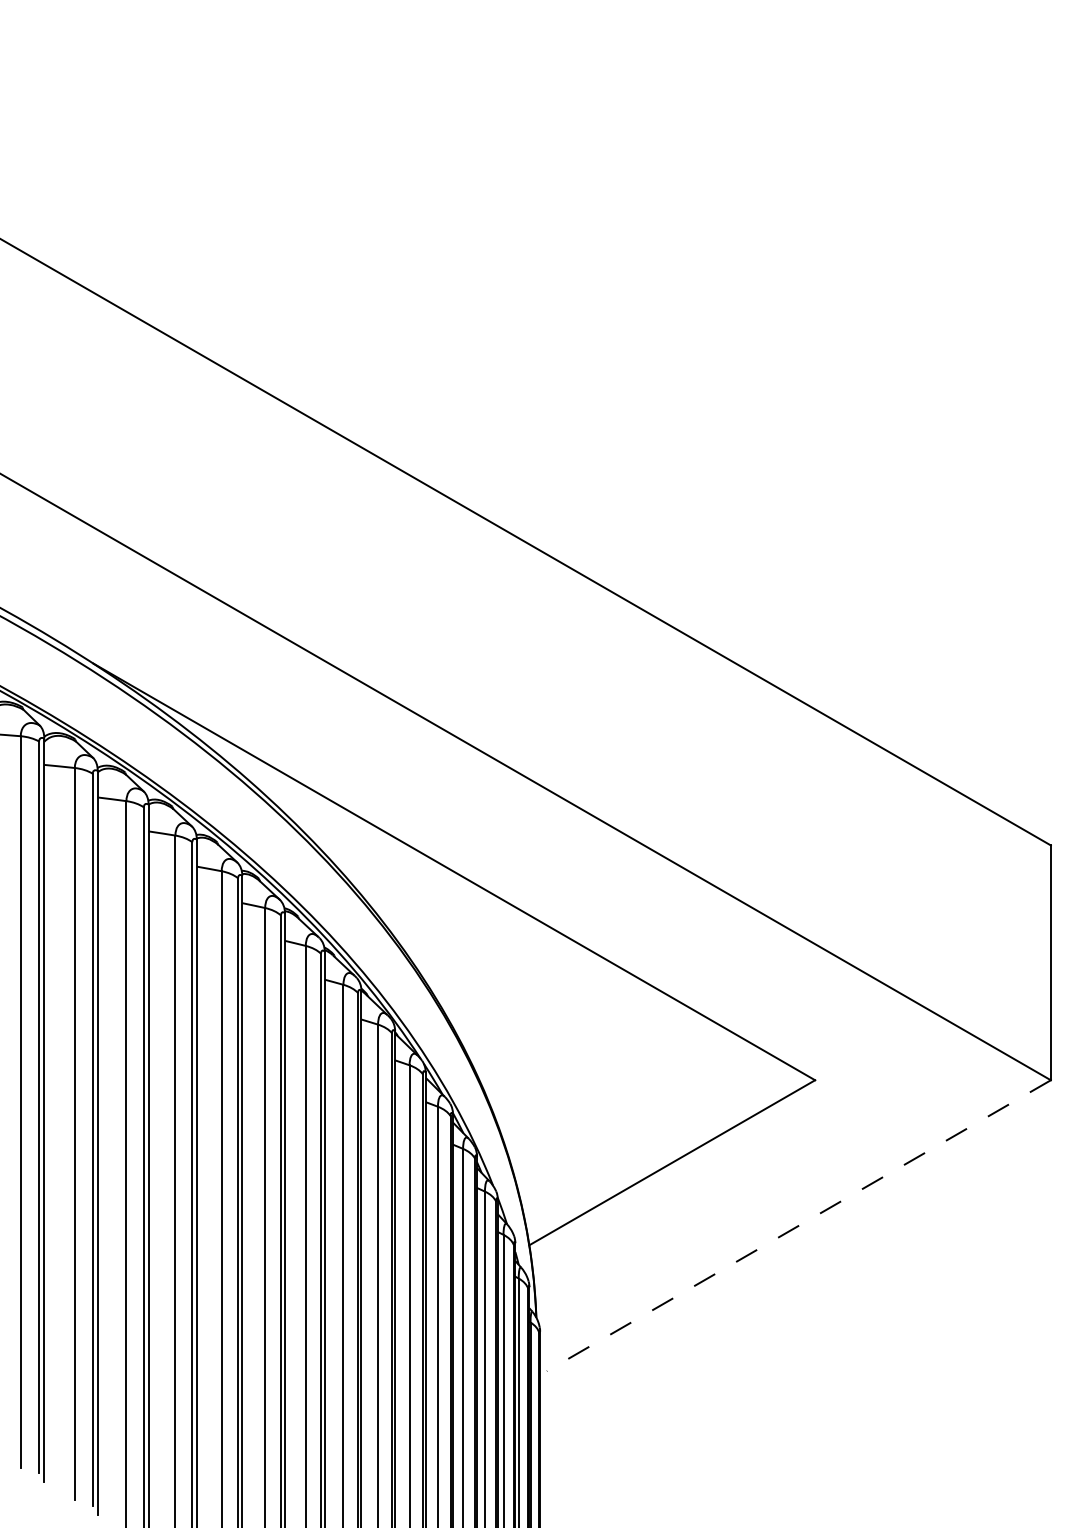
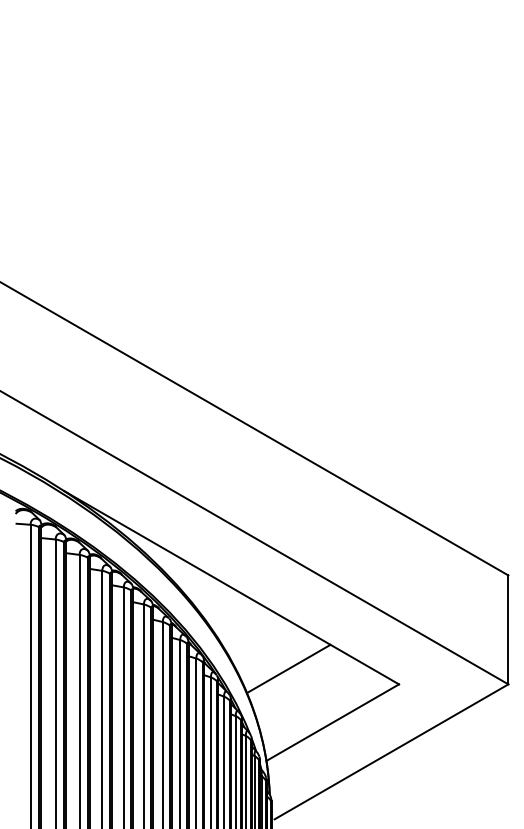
line: (576, 1046) -> (288, 668), added
line: (798, 1224) -> (391, 751), dashed -> solid

